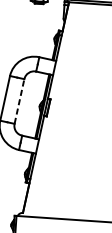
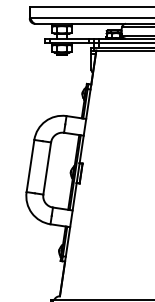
line: (19, 101) -> (47, 168), dashed -> solid

